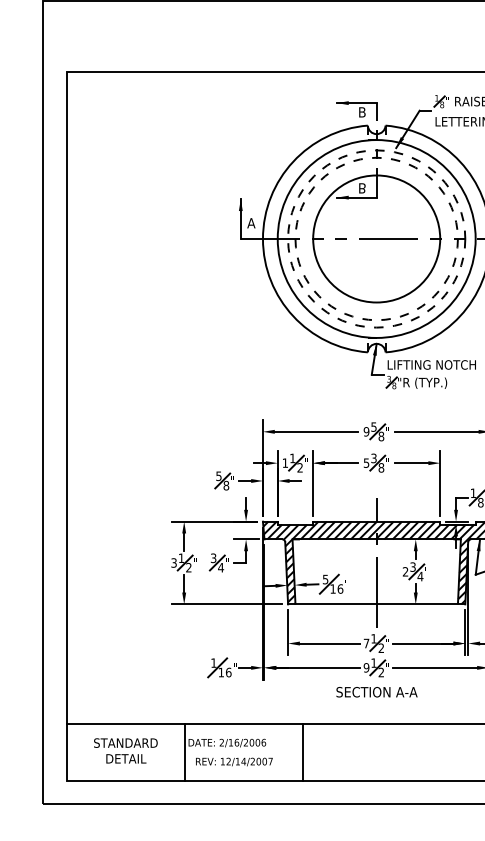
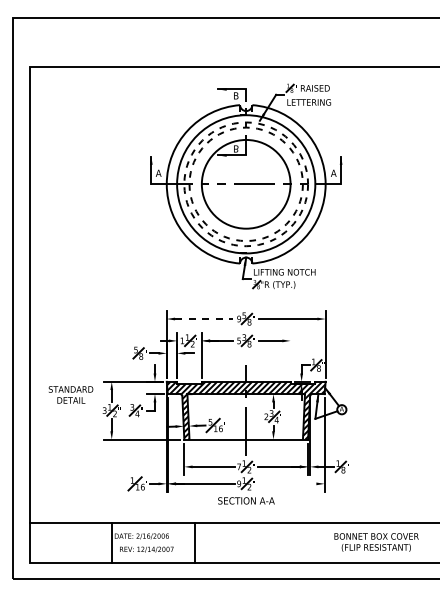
line: (316, 432) -> (204, 319), solid -> dashed
line: (440, 482) -> (290, 354), removed
line: (434, 667) -> (286, 483), removed
text: (125, 750) -> (70, 394), moved

